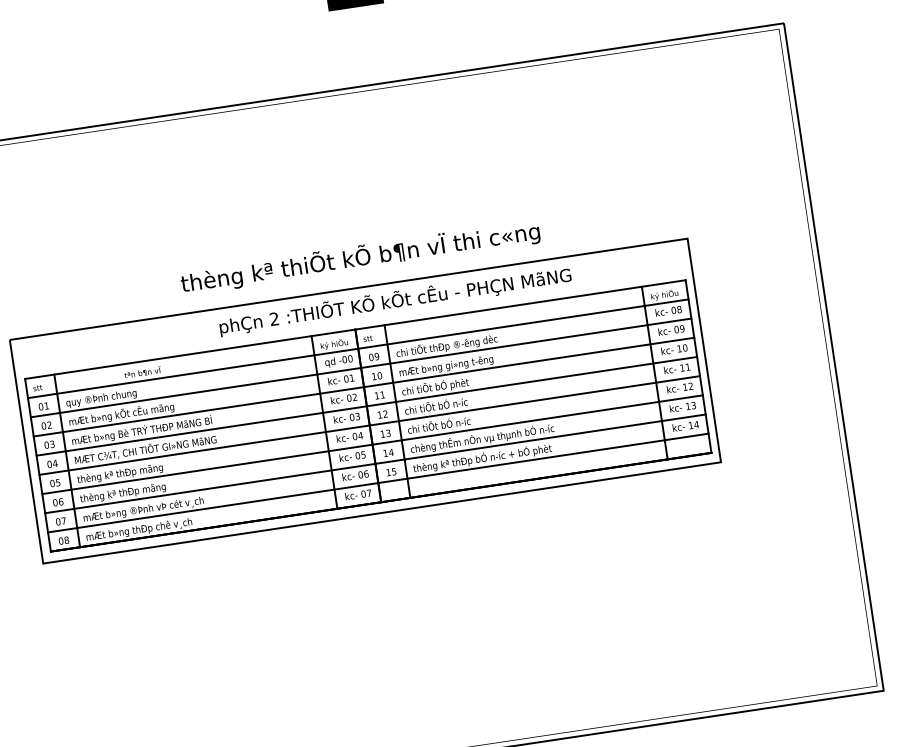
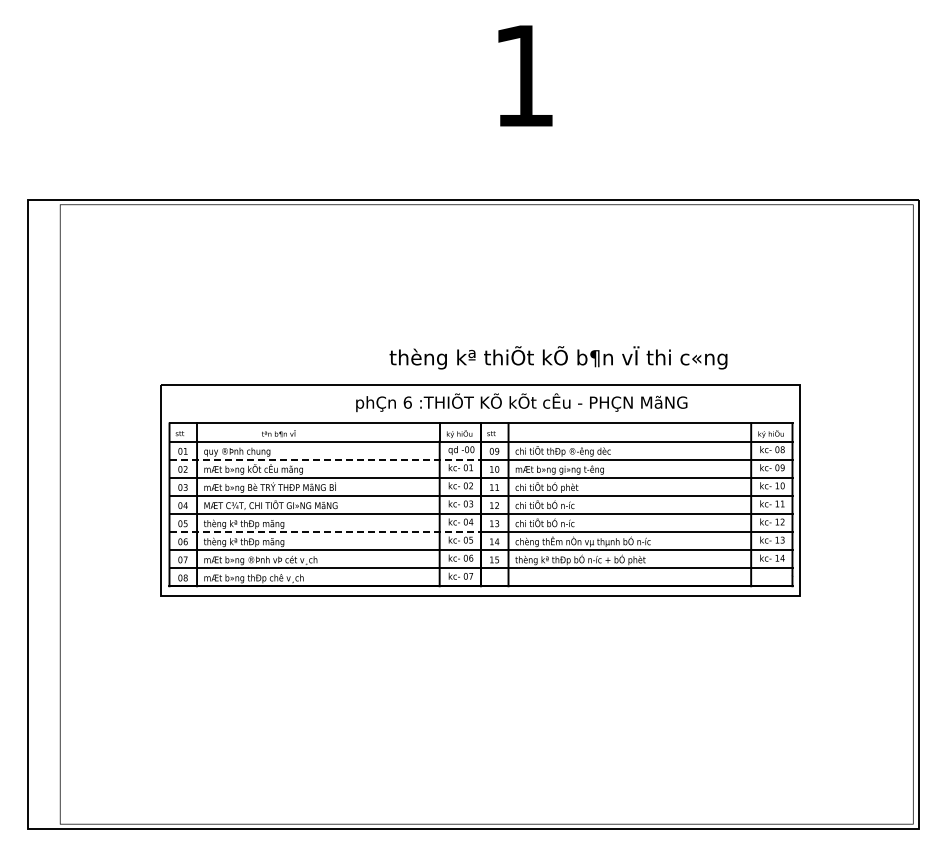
text: (360, 257) -> (558, 357), moved
text: (274, 319) -> (407, 402), 2 -> 6
line: (196, 392) -> (325, 459), solid -> dashed
line: (207, 469) -> (325, 532), solid -> dashed

